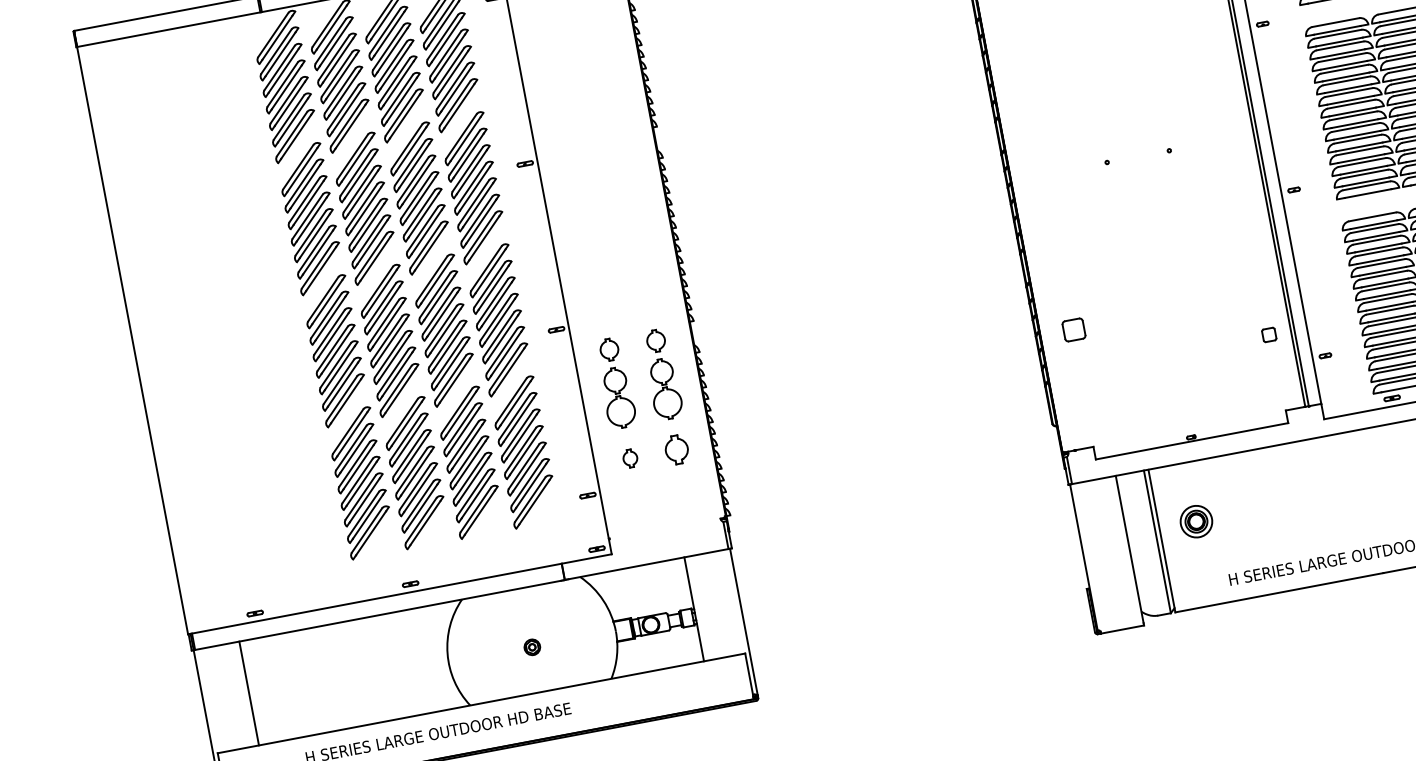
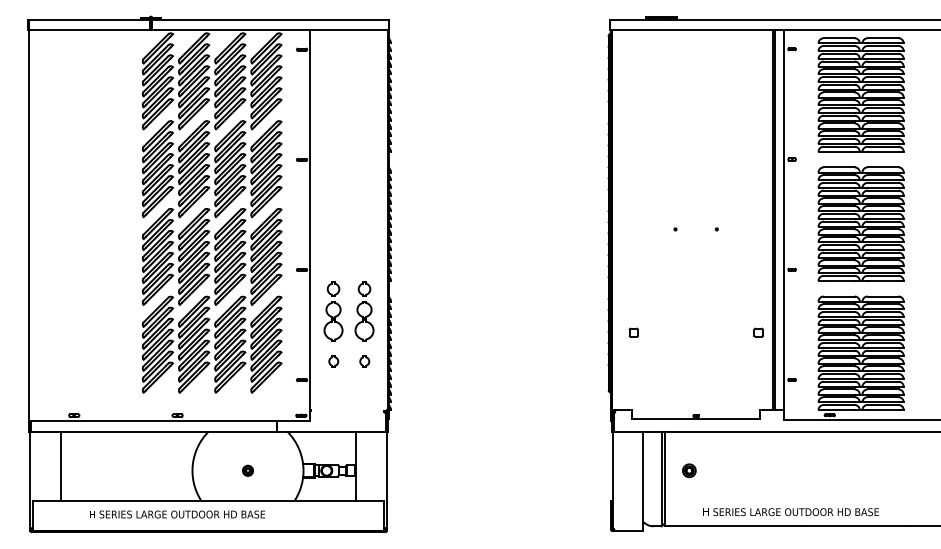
part: (1073, 329) -> (633, 332), size x0.62
part: (1268, 334) -> (758, 332), moved
part: (676, 449) -> (364, 361), size x0.62
part: (1196, 521) -> (689, 470), size x0.62

